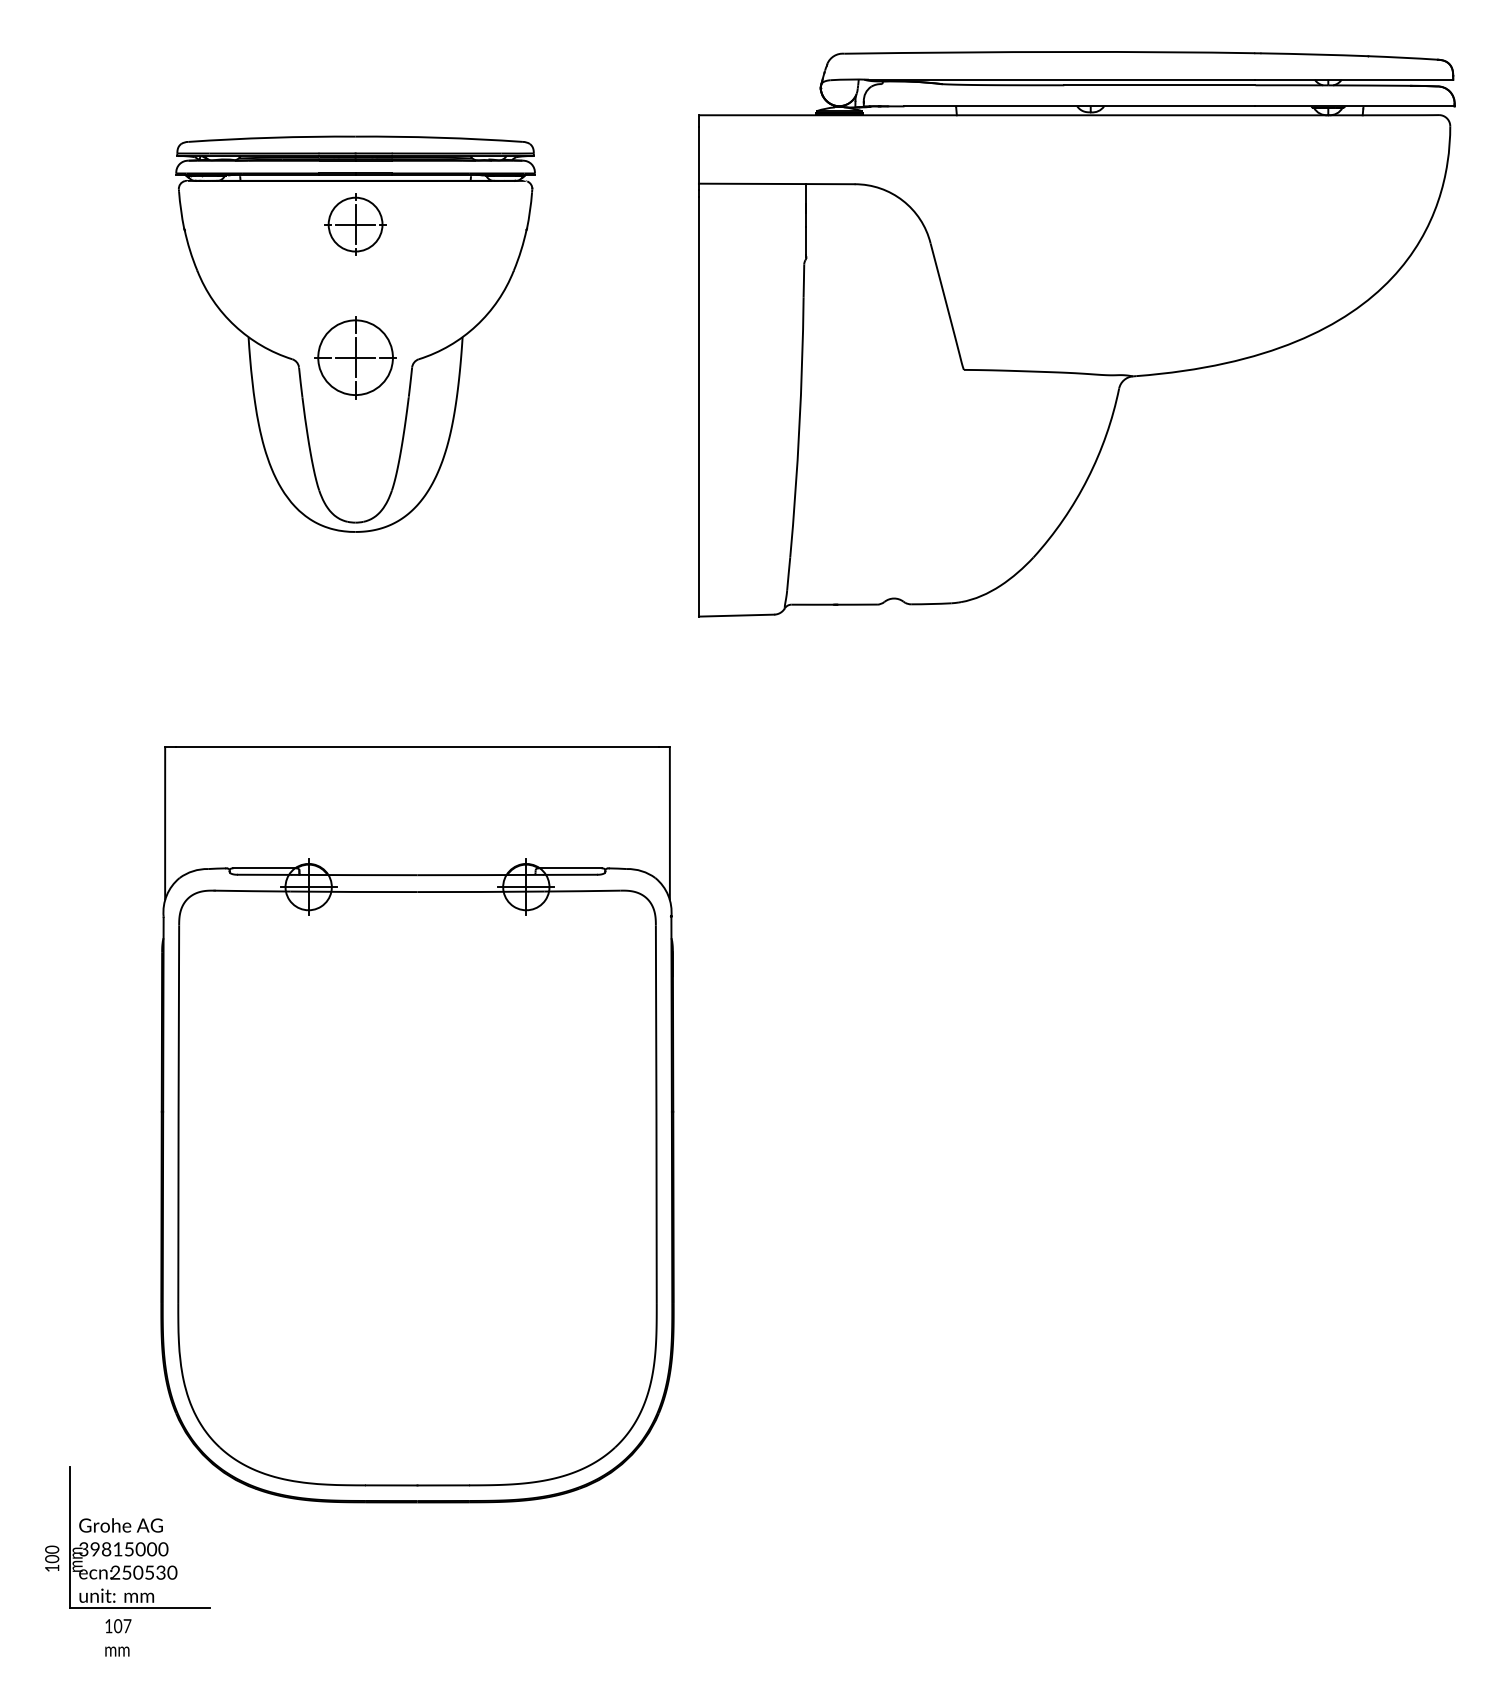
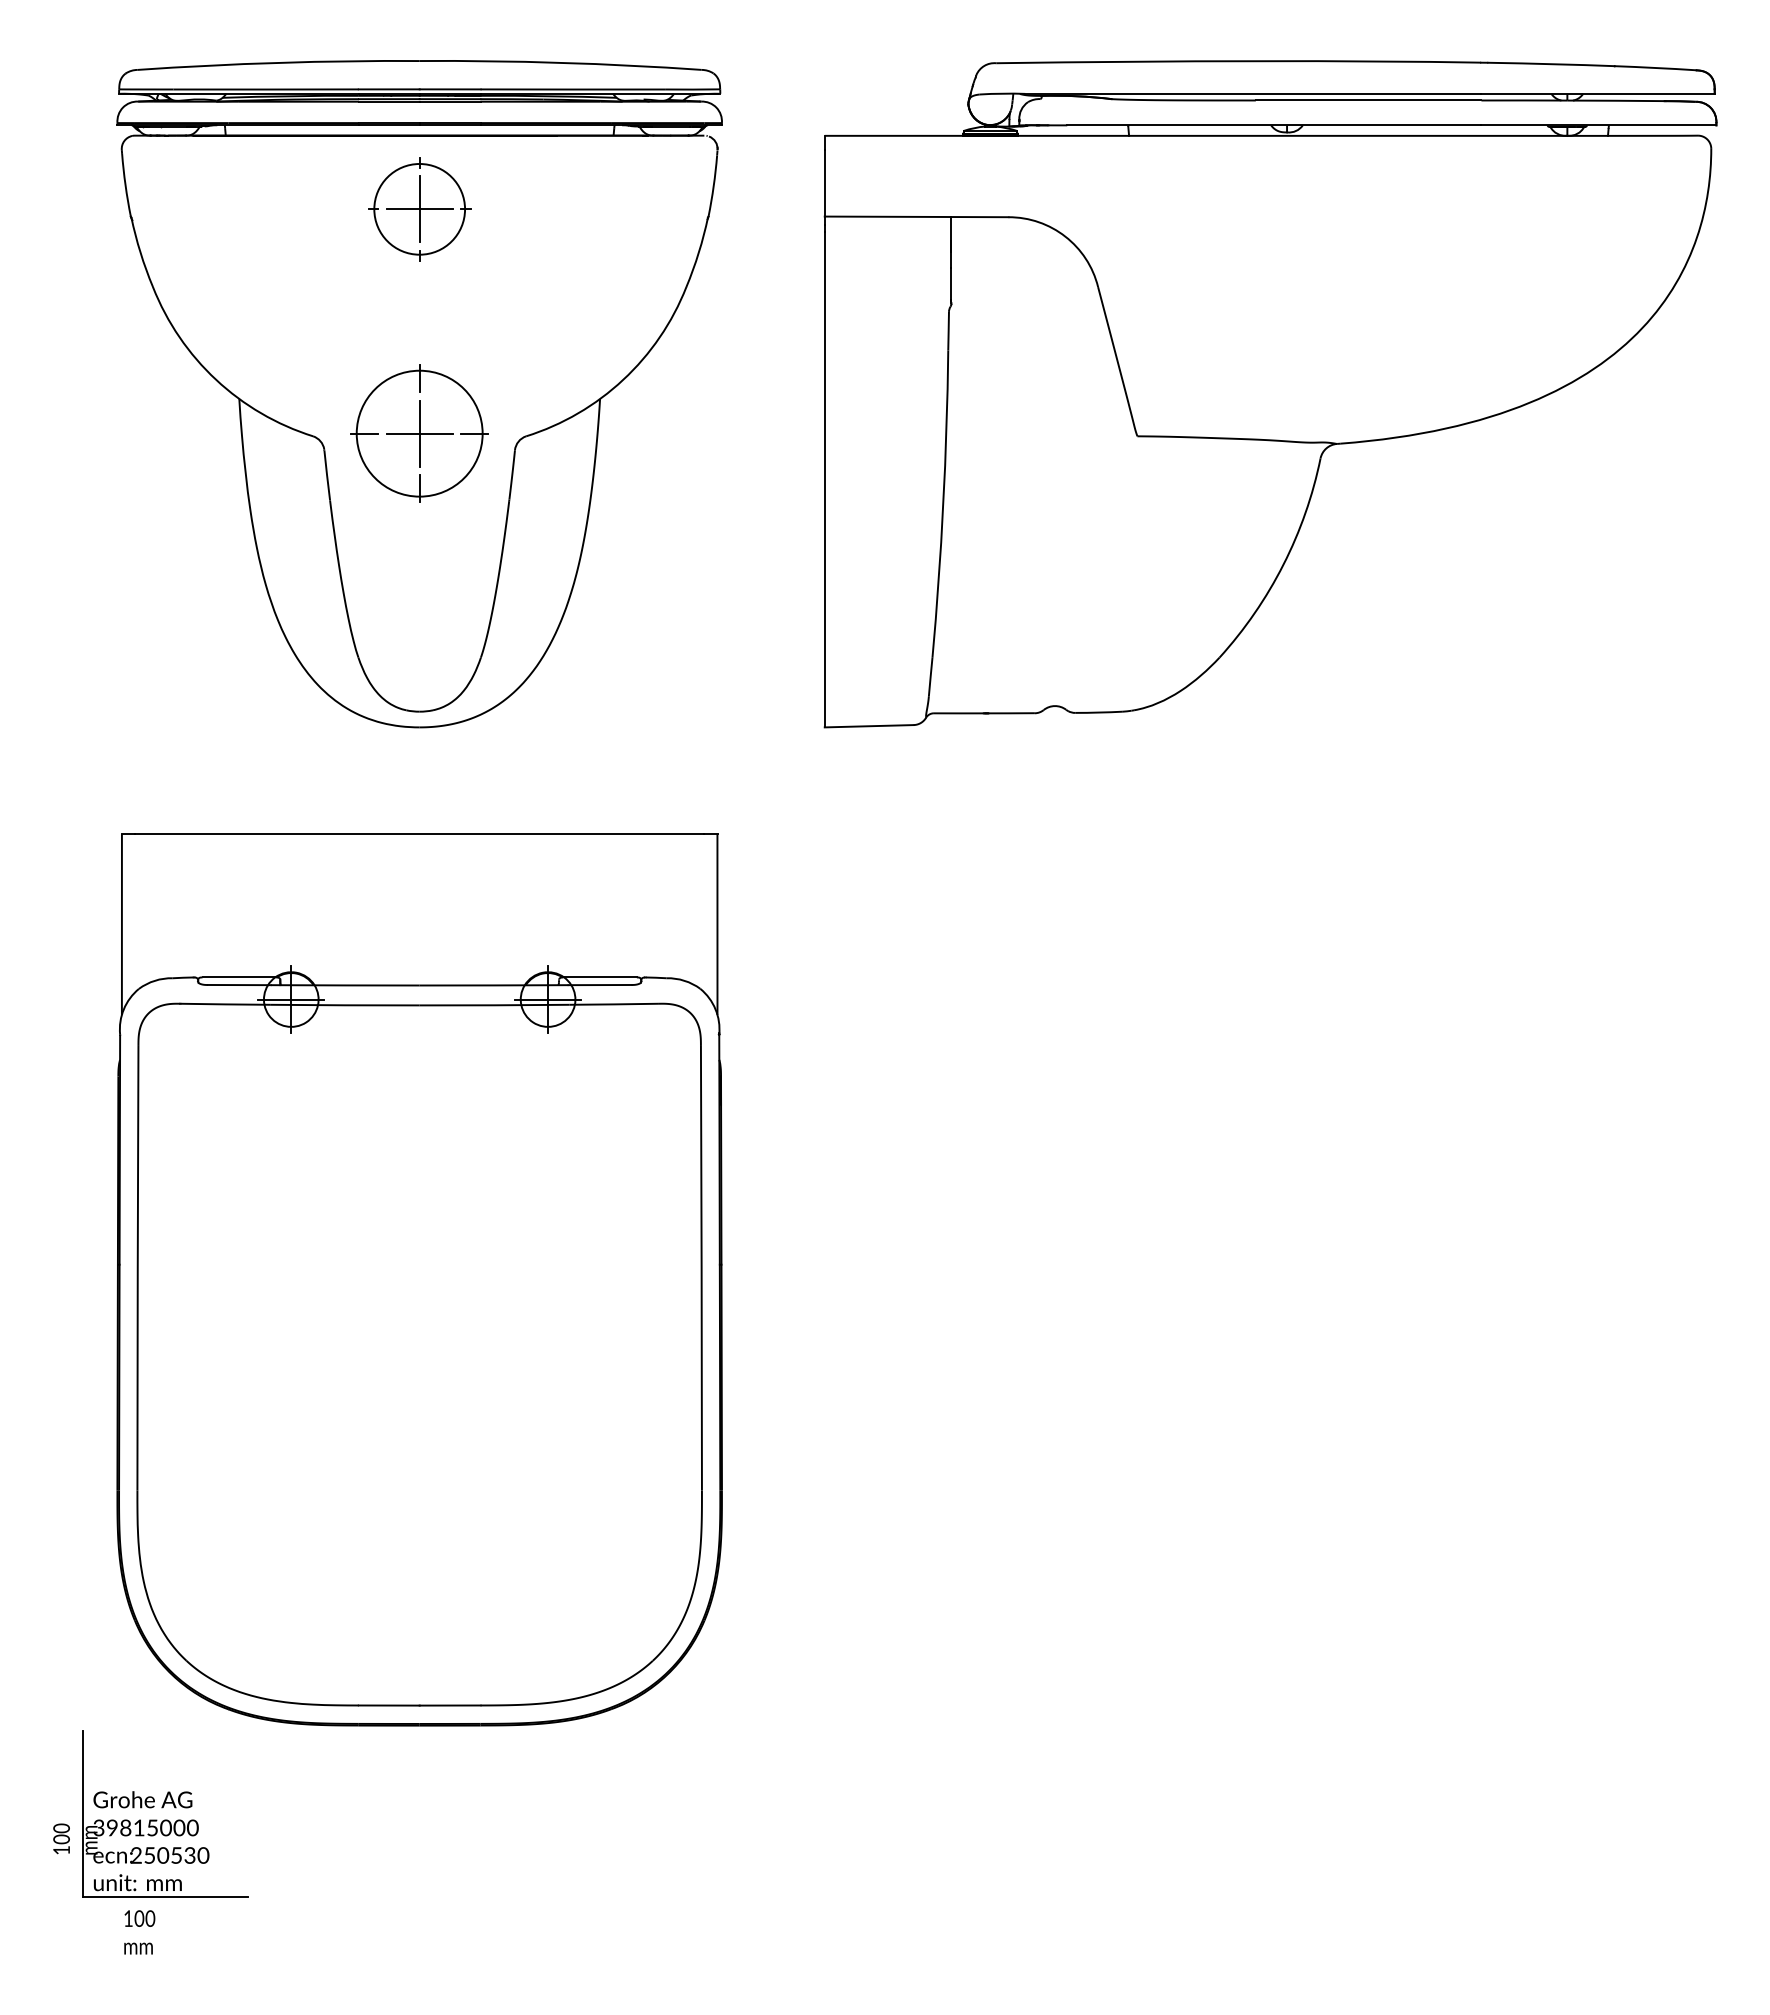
part: (355, 334) -> (419, 394), size x1.43
part: (417, 1124) -> (419, 1279), moved
text: (127, 1626) -> (150, 1918), 107 -> 100

